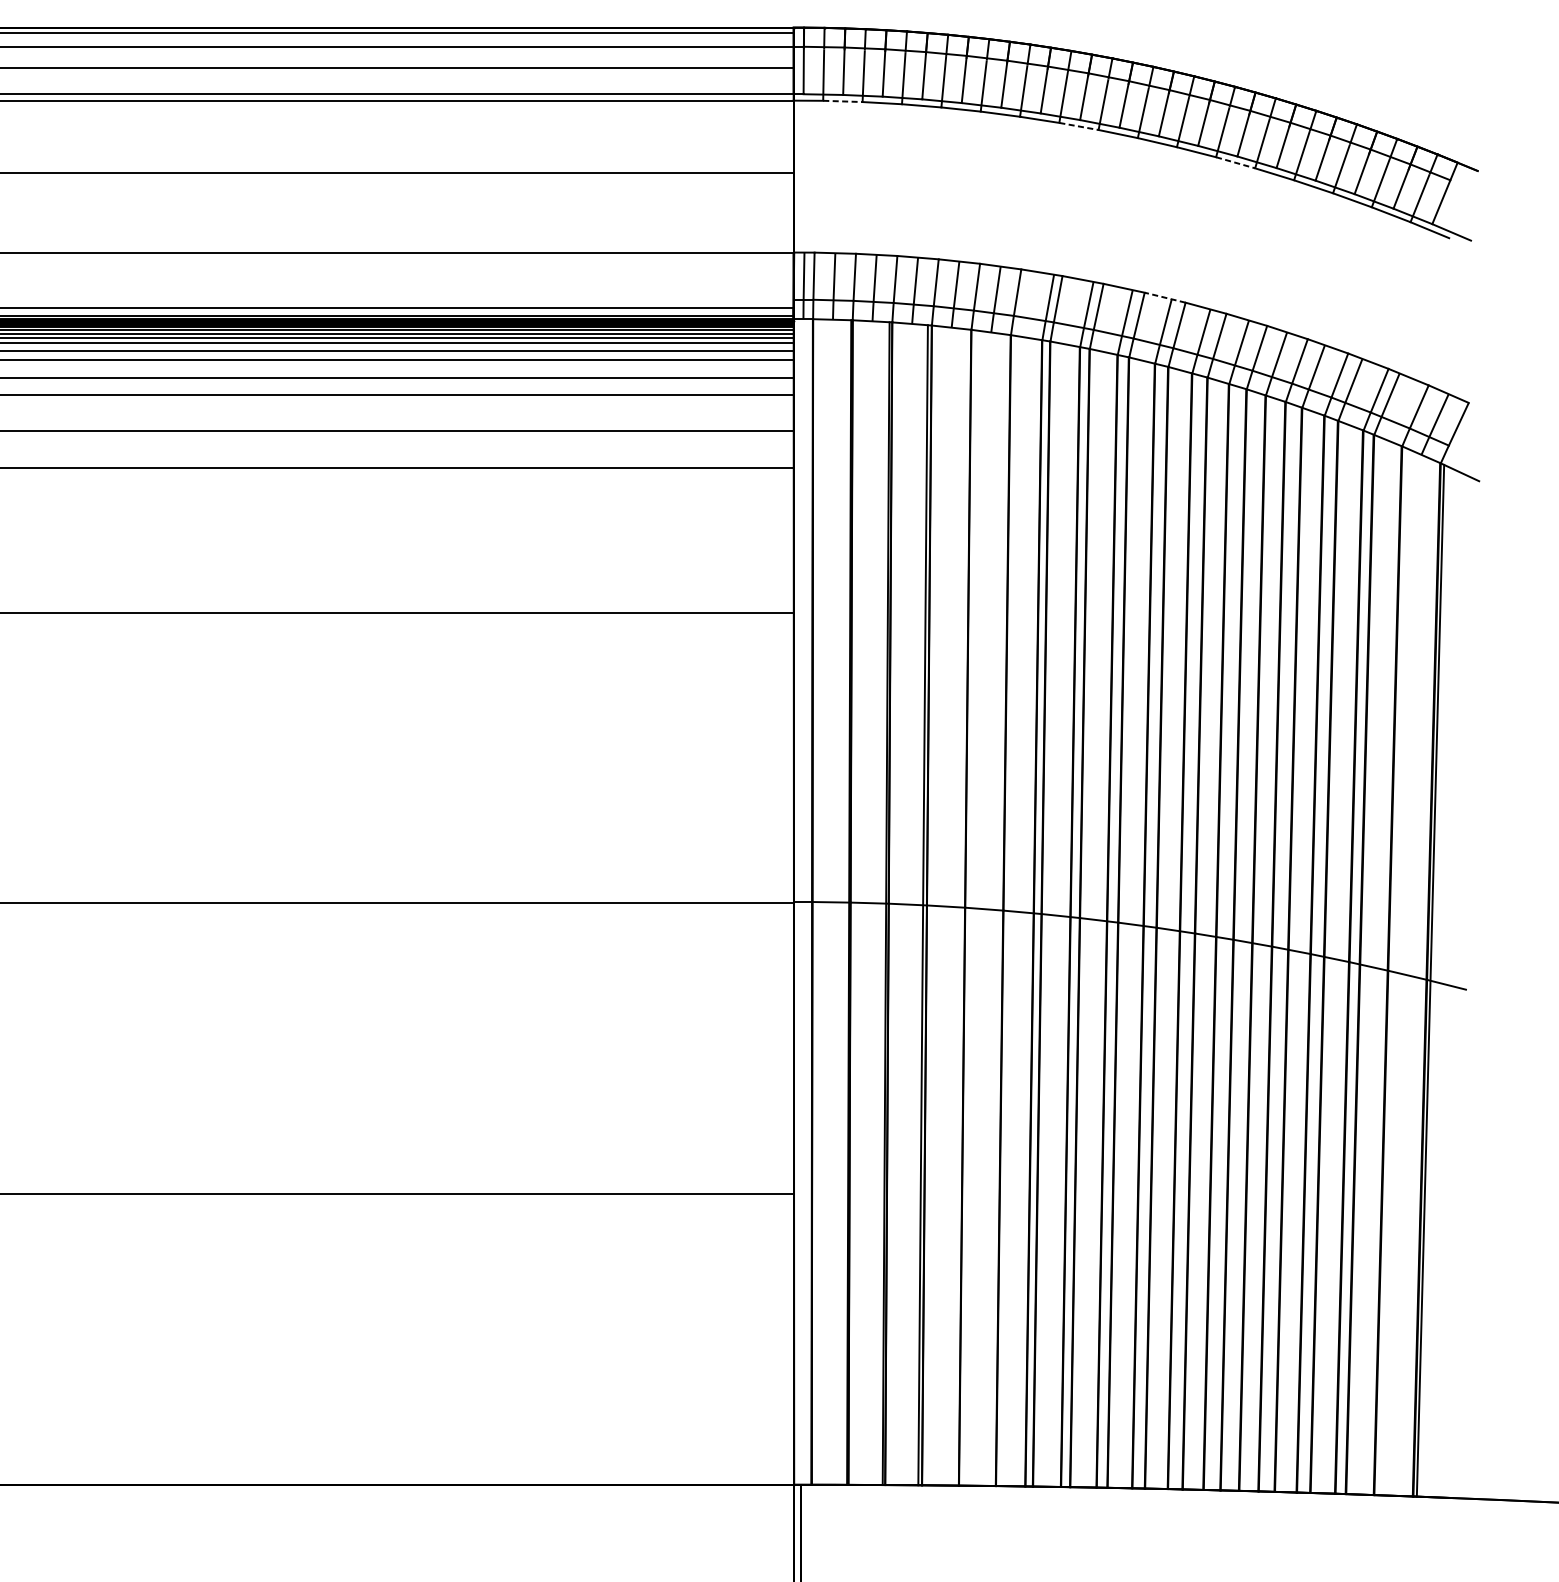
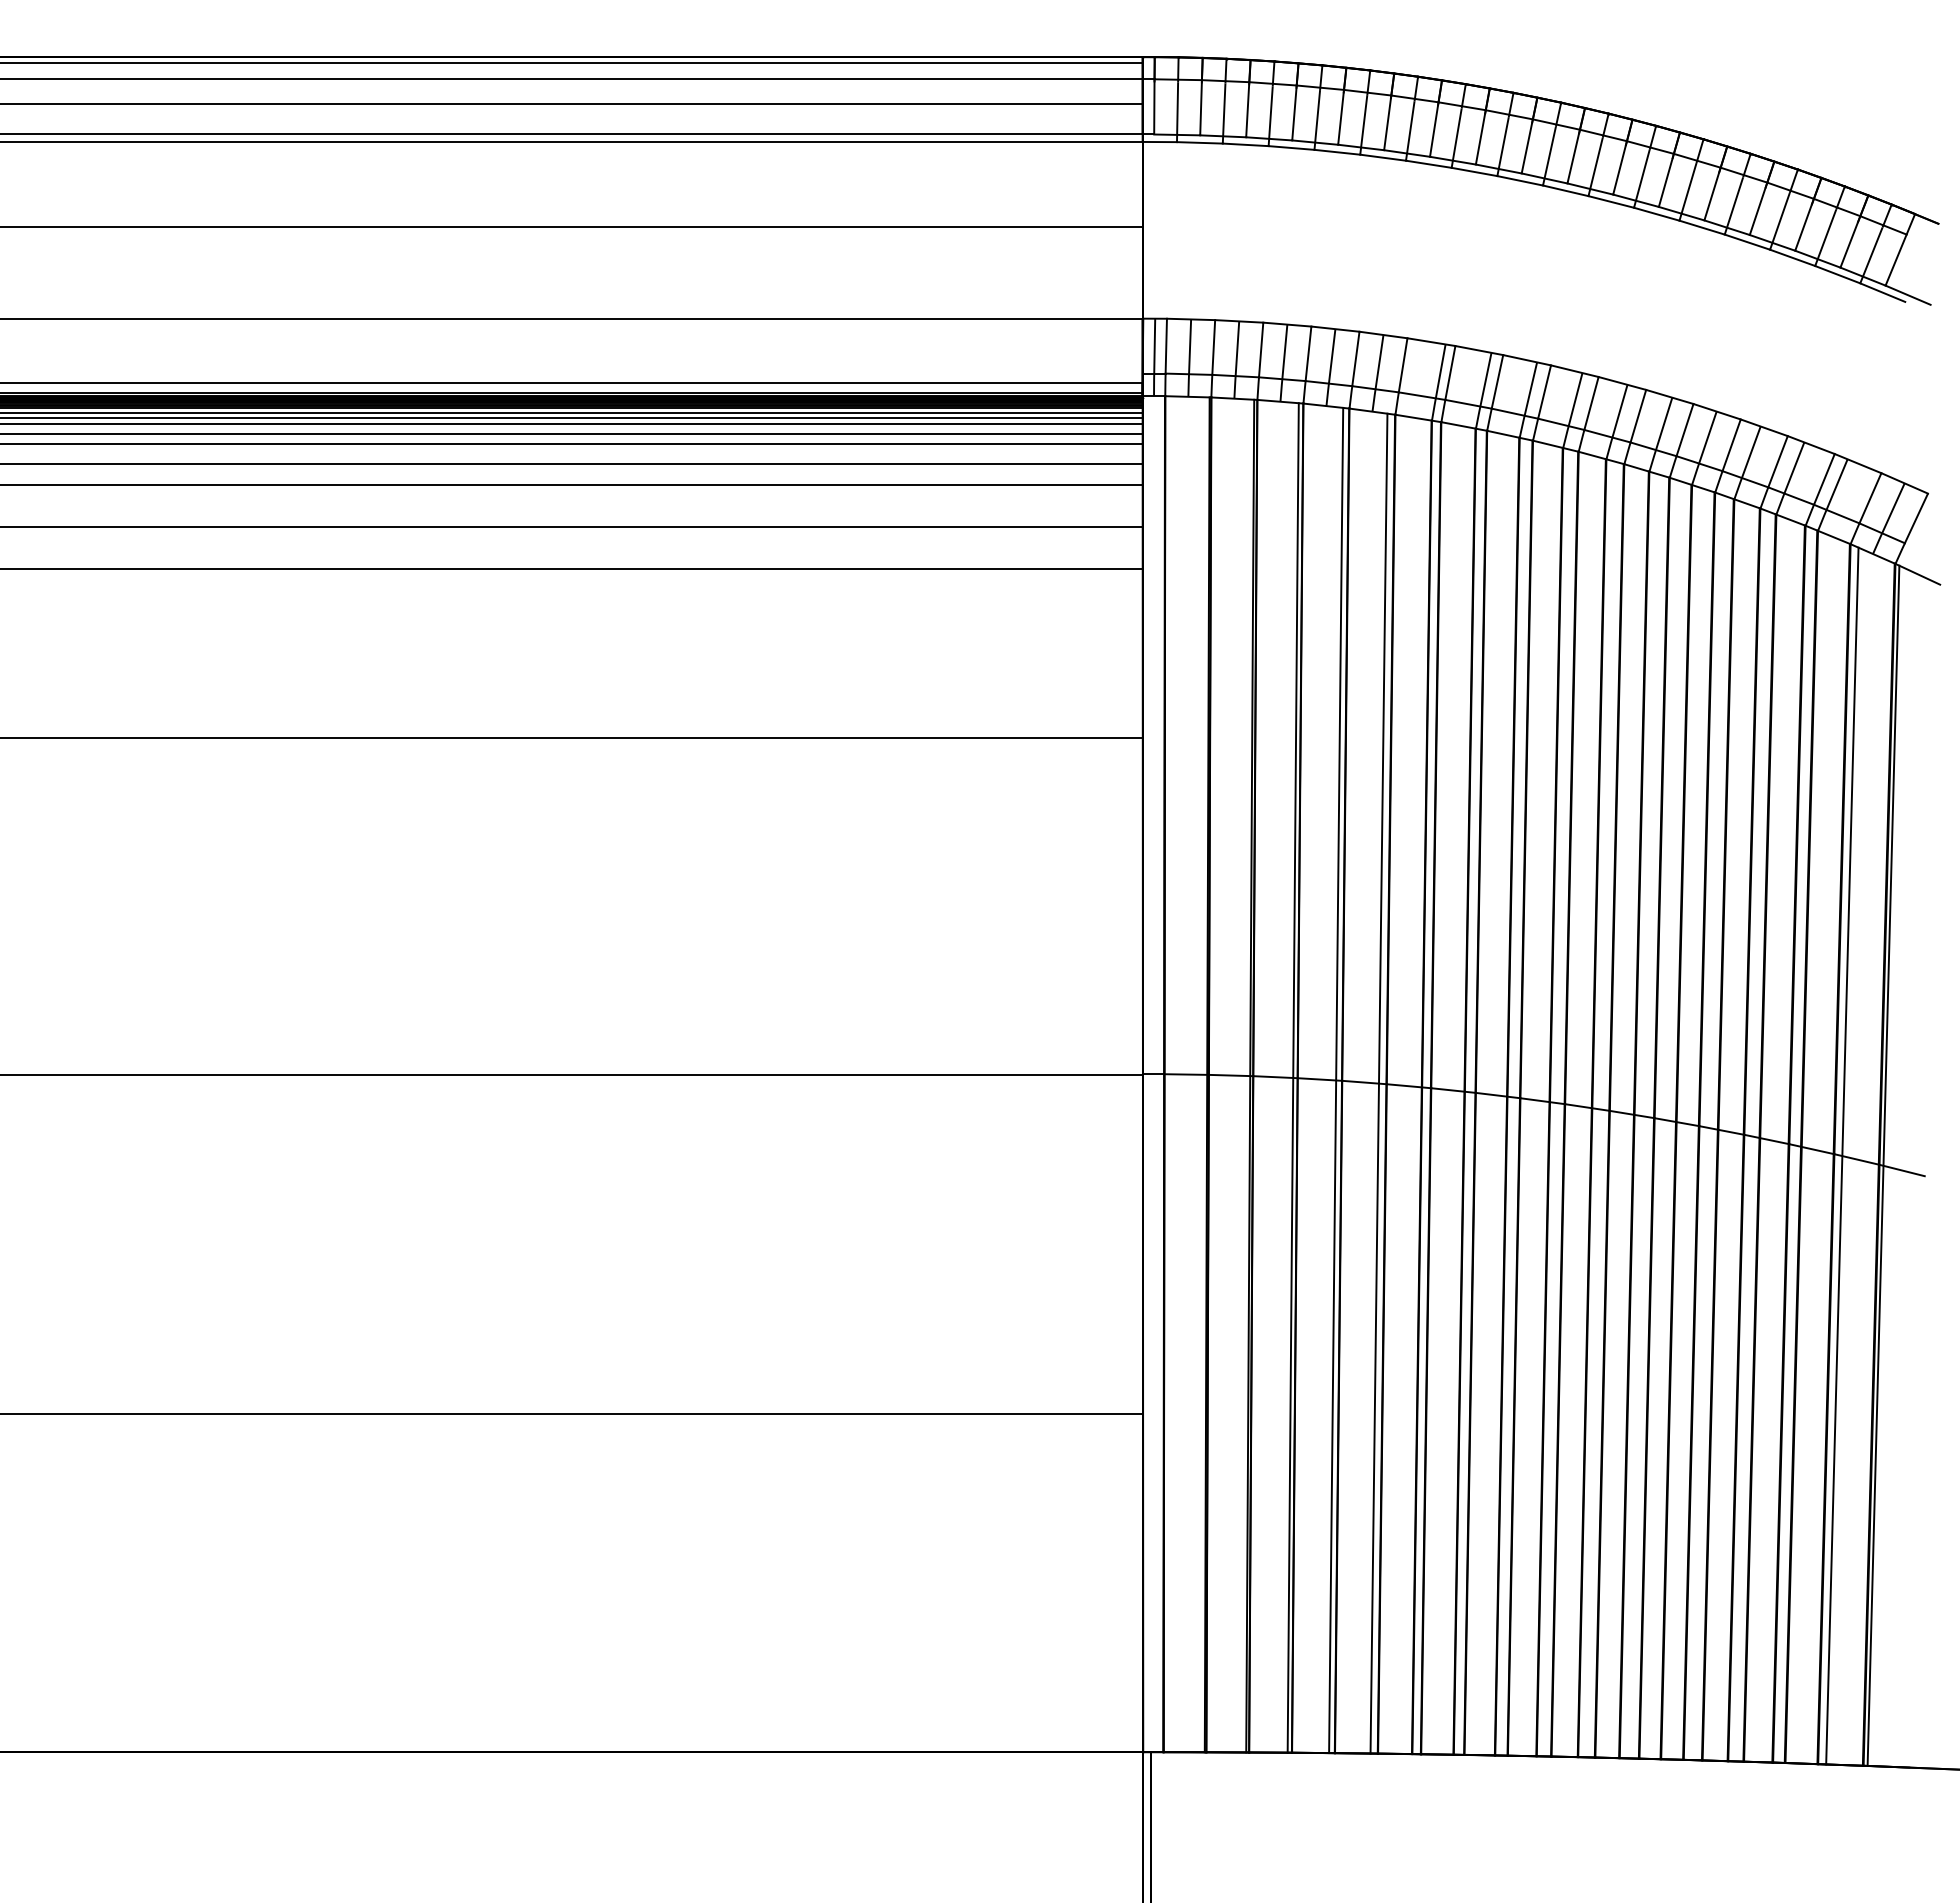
line: (842, 101) -> (1199, 142), dashed -> solid
line: (1079, 126) -> (1475, 172), dashed -> solid
line: (1235, 163) -> (1656, 214), dashed -> solid
line: (1164, 297) -> (1574, 371), dashed -> solid
line: (960, 907) -> (1336, 1080), added
line: (996, 910) -> (1378, 1083), added
line: (1395, 971) -> (1842, 1155), added

